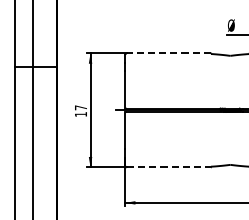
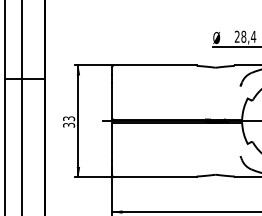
line: (168, 53) -> (154, 65), dashed -> solid
text: (81, 110) -> (69, 121), 17 -> 33
line: (169, 167) -> (155, 177), dashed -> solid

